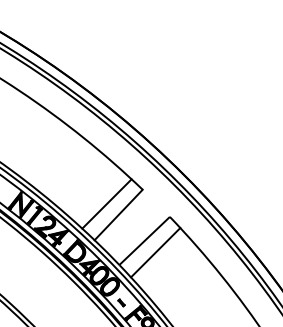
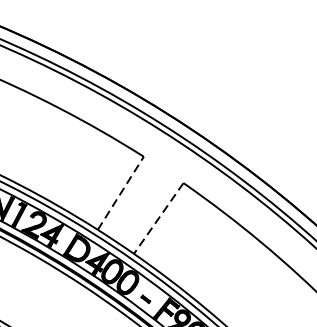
line: (106, 203) -> (103, 182), removed
line: (118, 214) -> (120, 192), solid -> dashed
line: (144, 241) -> (158, 219), solid -> dashed
line: (155, 252) -> (174, 229), removed

